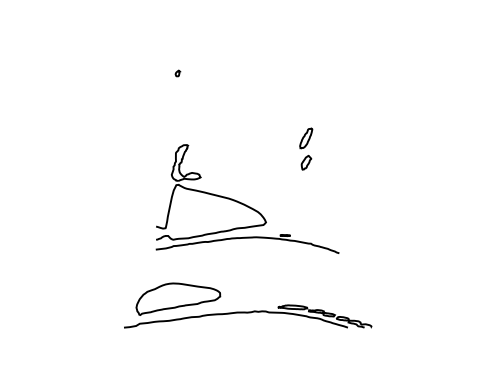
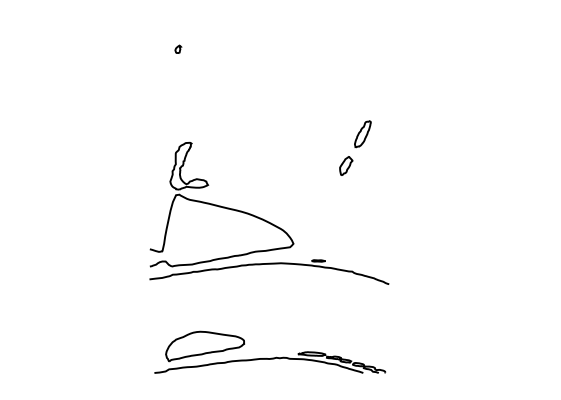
part: (306, 138) -> (363, 134), moved
part: (248, 305) -> (270, 352), size x0.71

